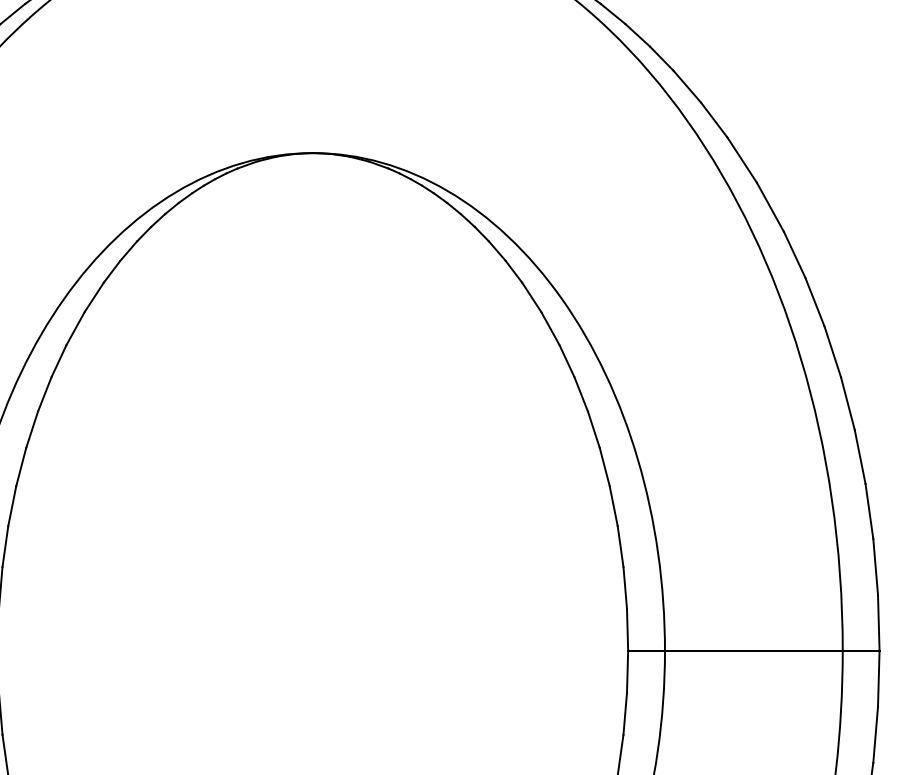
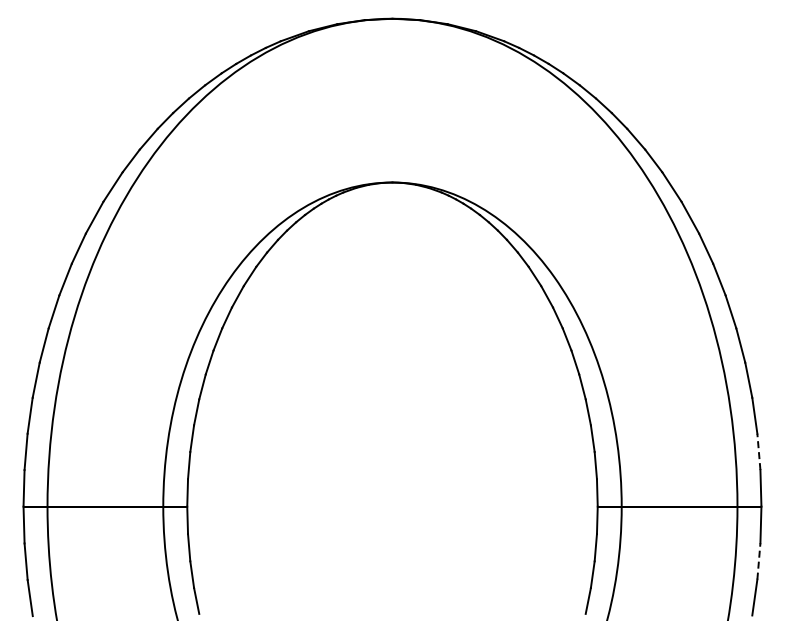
line: (875, 566) -> (758, 451), solid -> dashed
line: (875, 733) -> (758, 560), solid -> dashed

